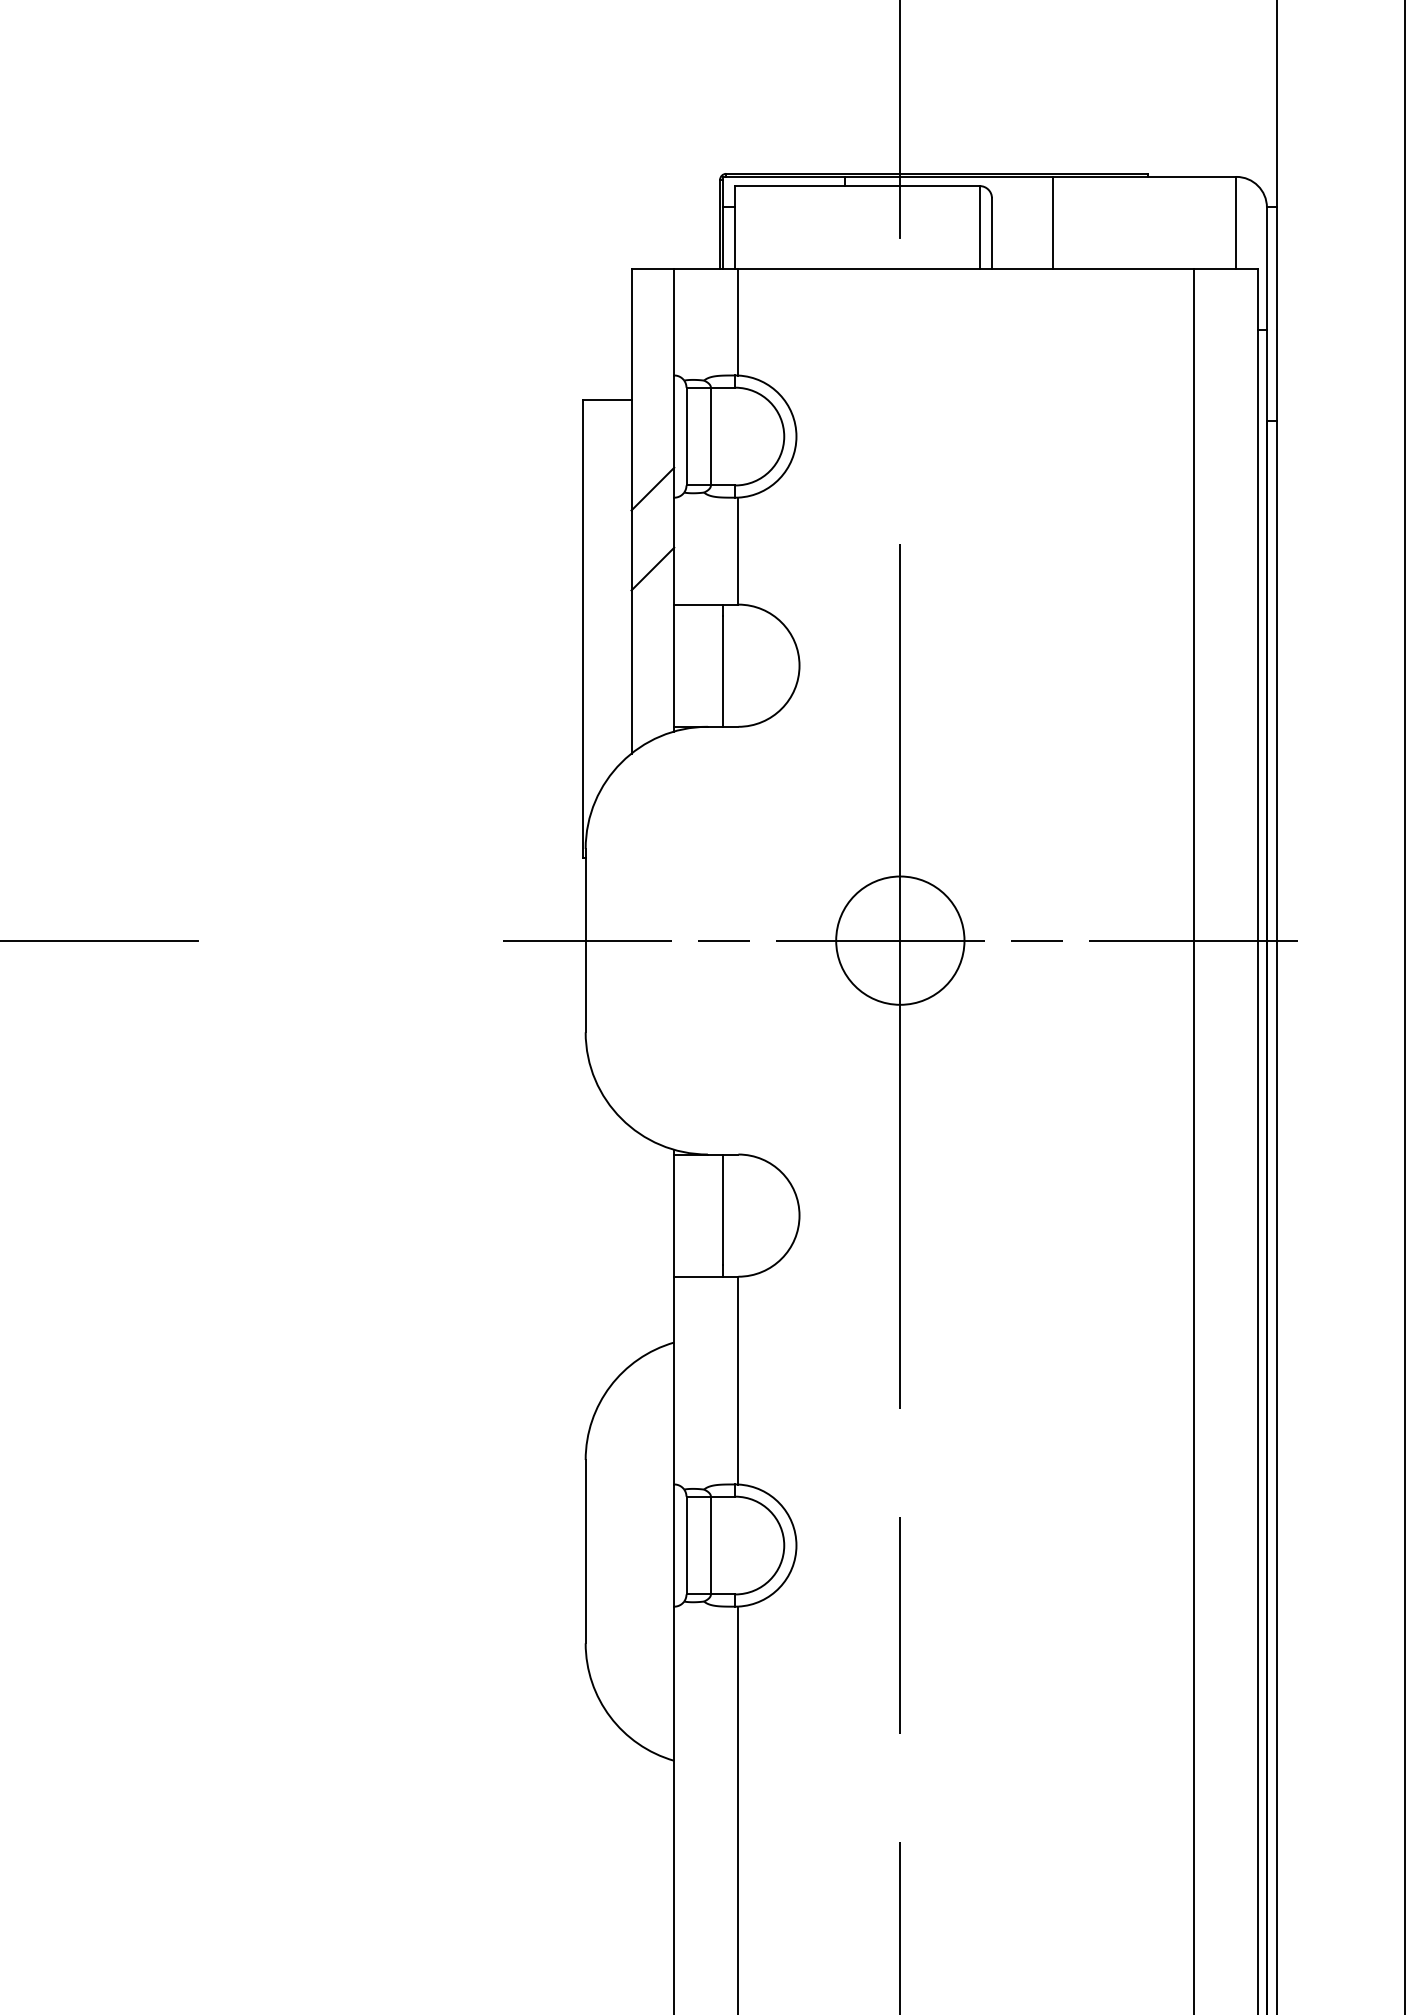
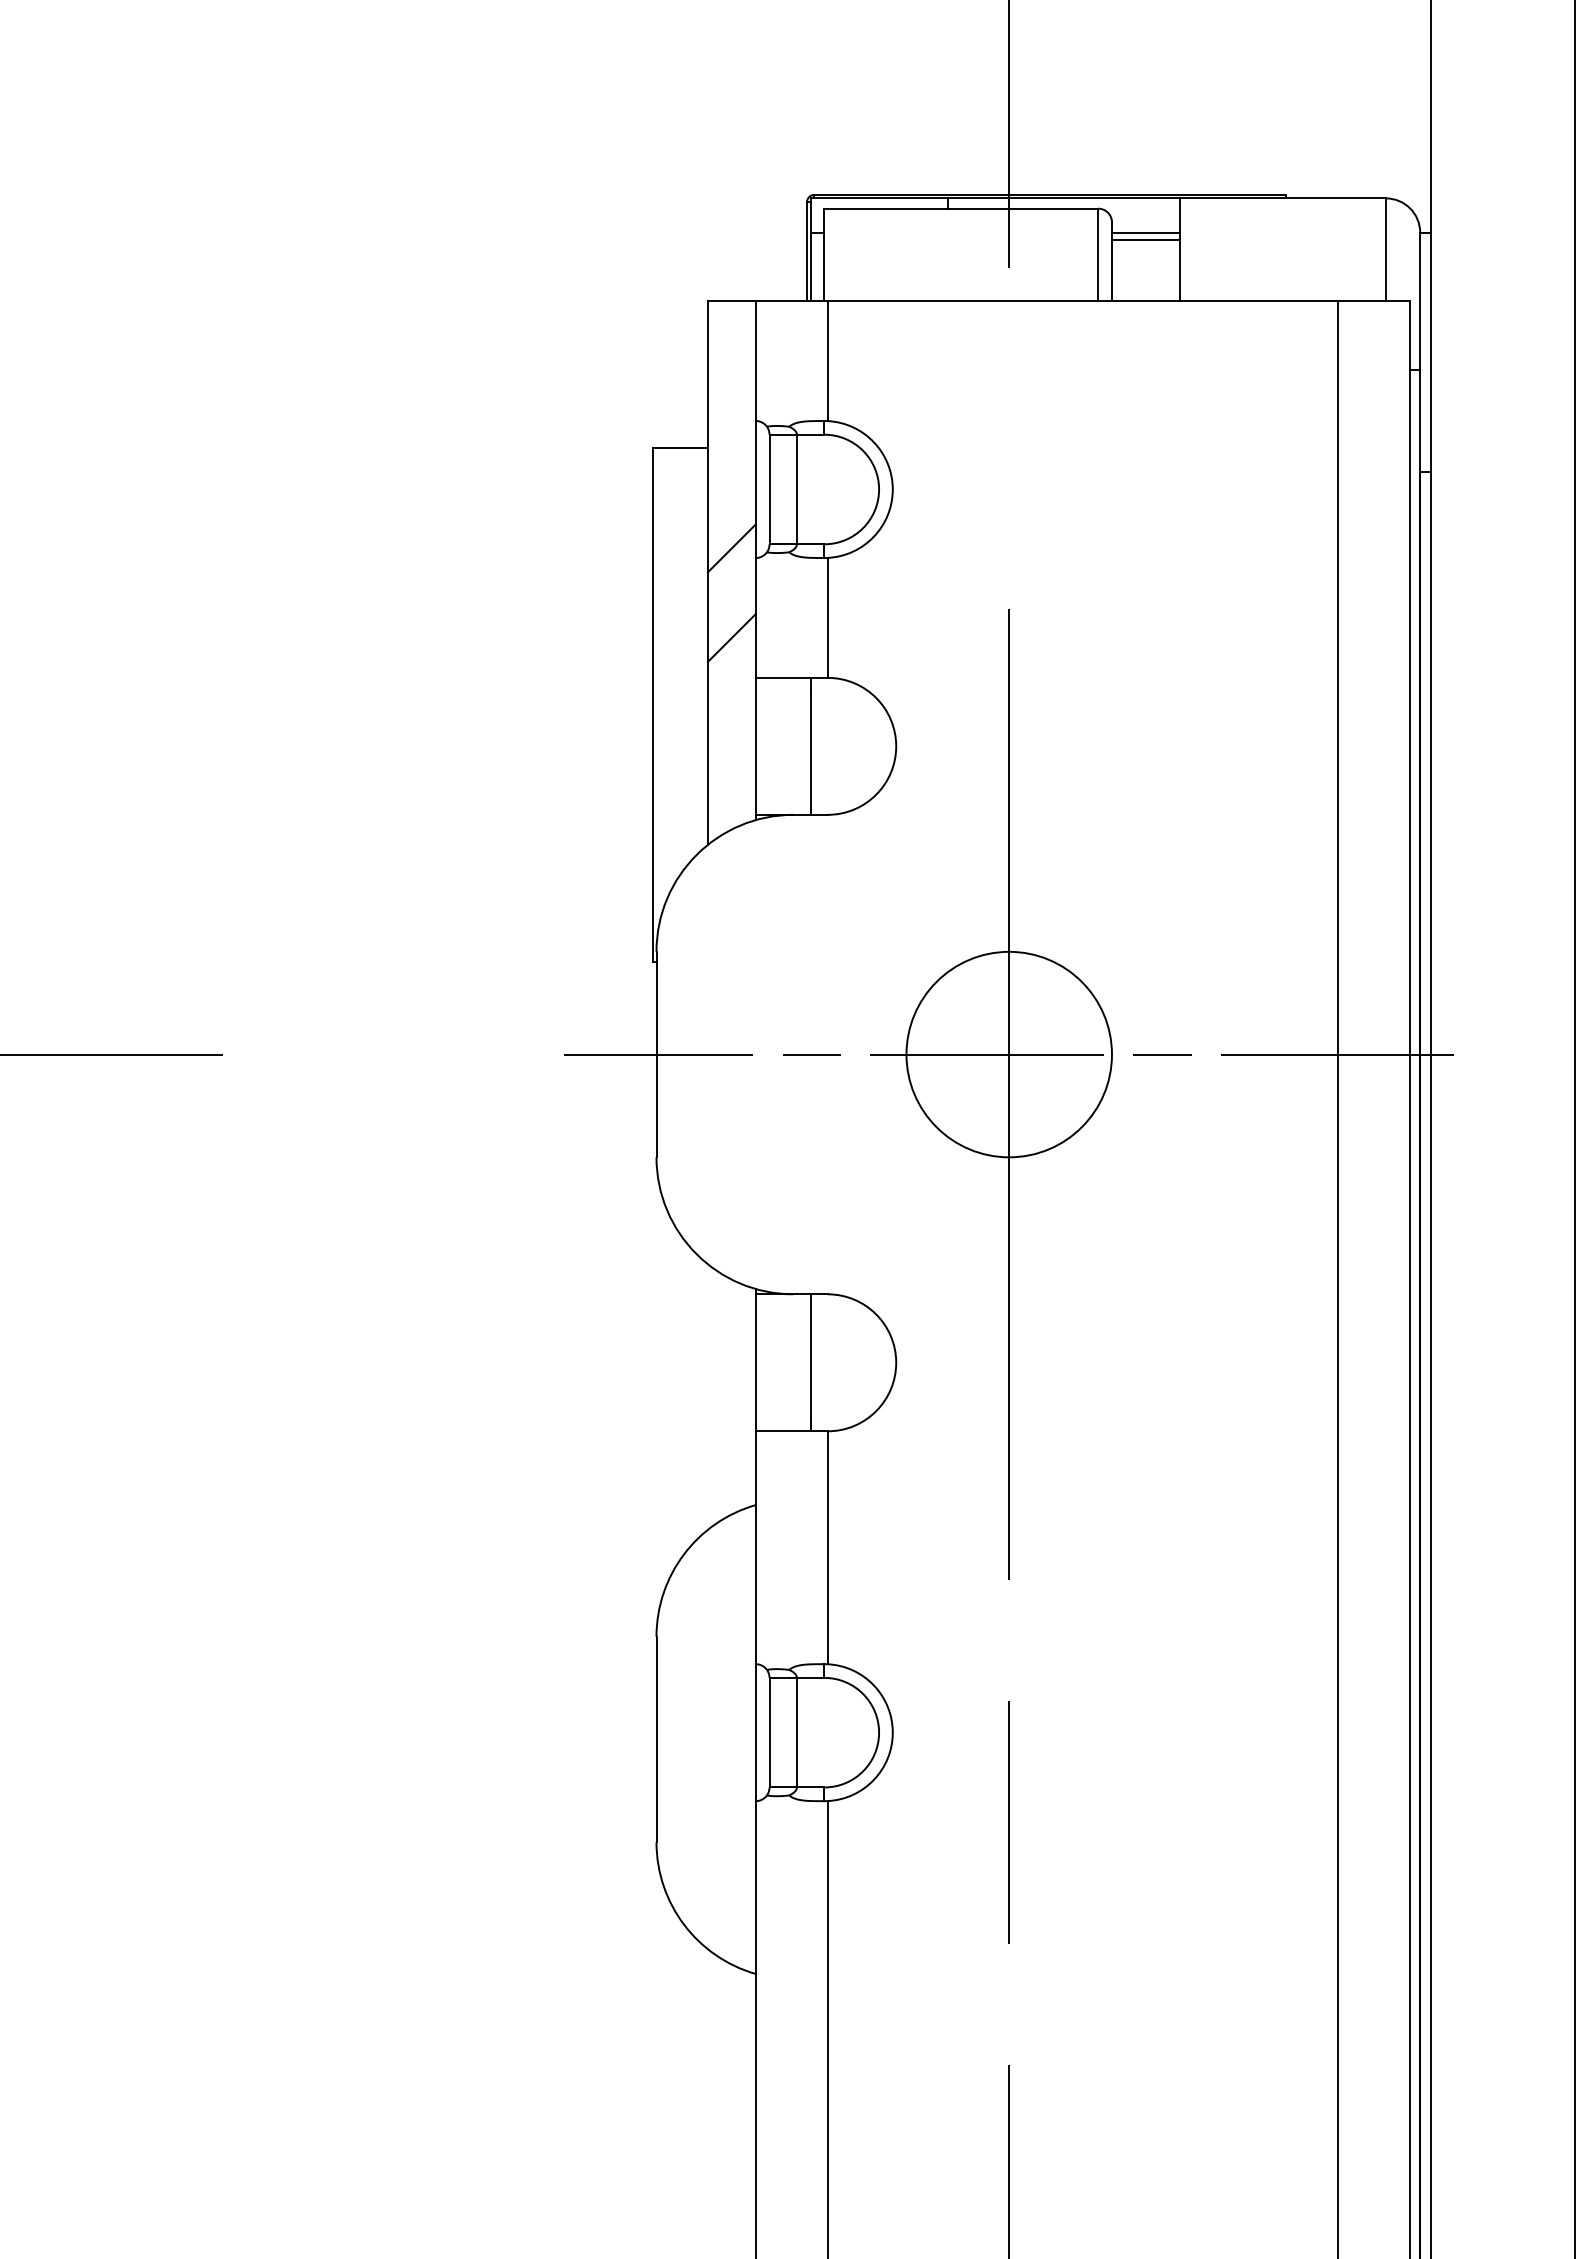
line: (1022, 207) -> (1146, 232), added
line: (1022, 213) -> (1146, 239), added
circle: (899, 940) -> (1008, 1054), size x1.43

